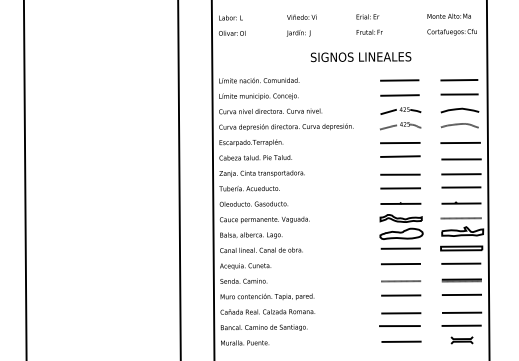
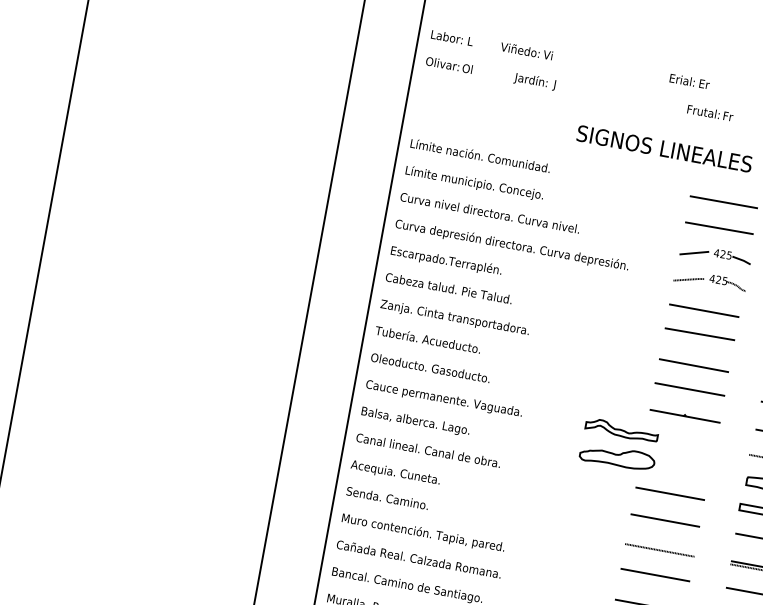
text: (301, 16) -> (526, 49), moved
text: (369, 31) -> (710, 111), moved
text: (298, 33) -> (534, 81), moved
part: (401, 226) -> (619, 444), moved

